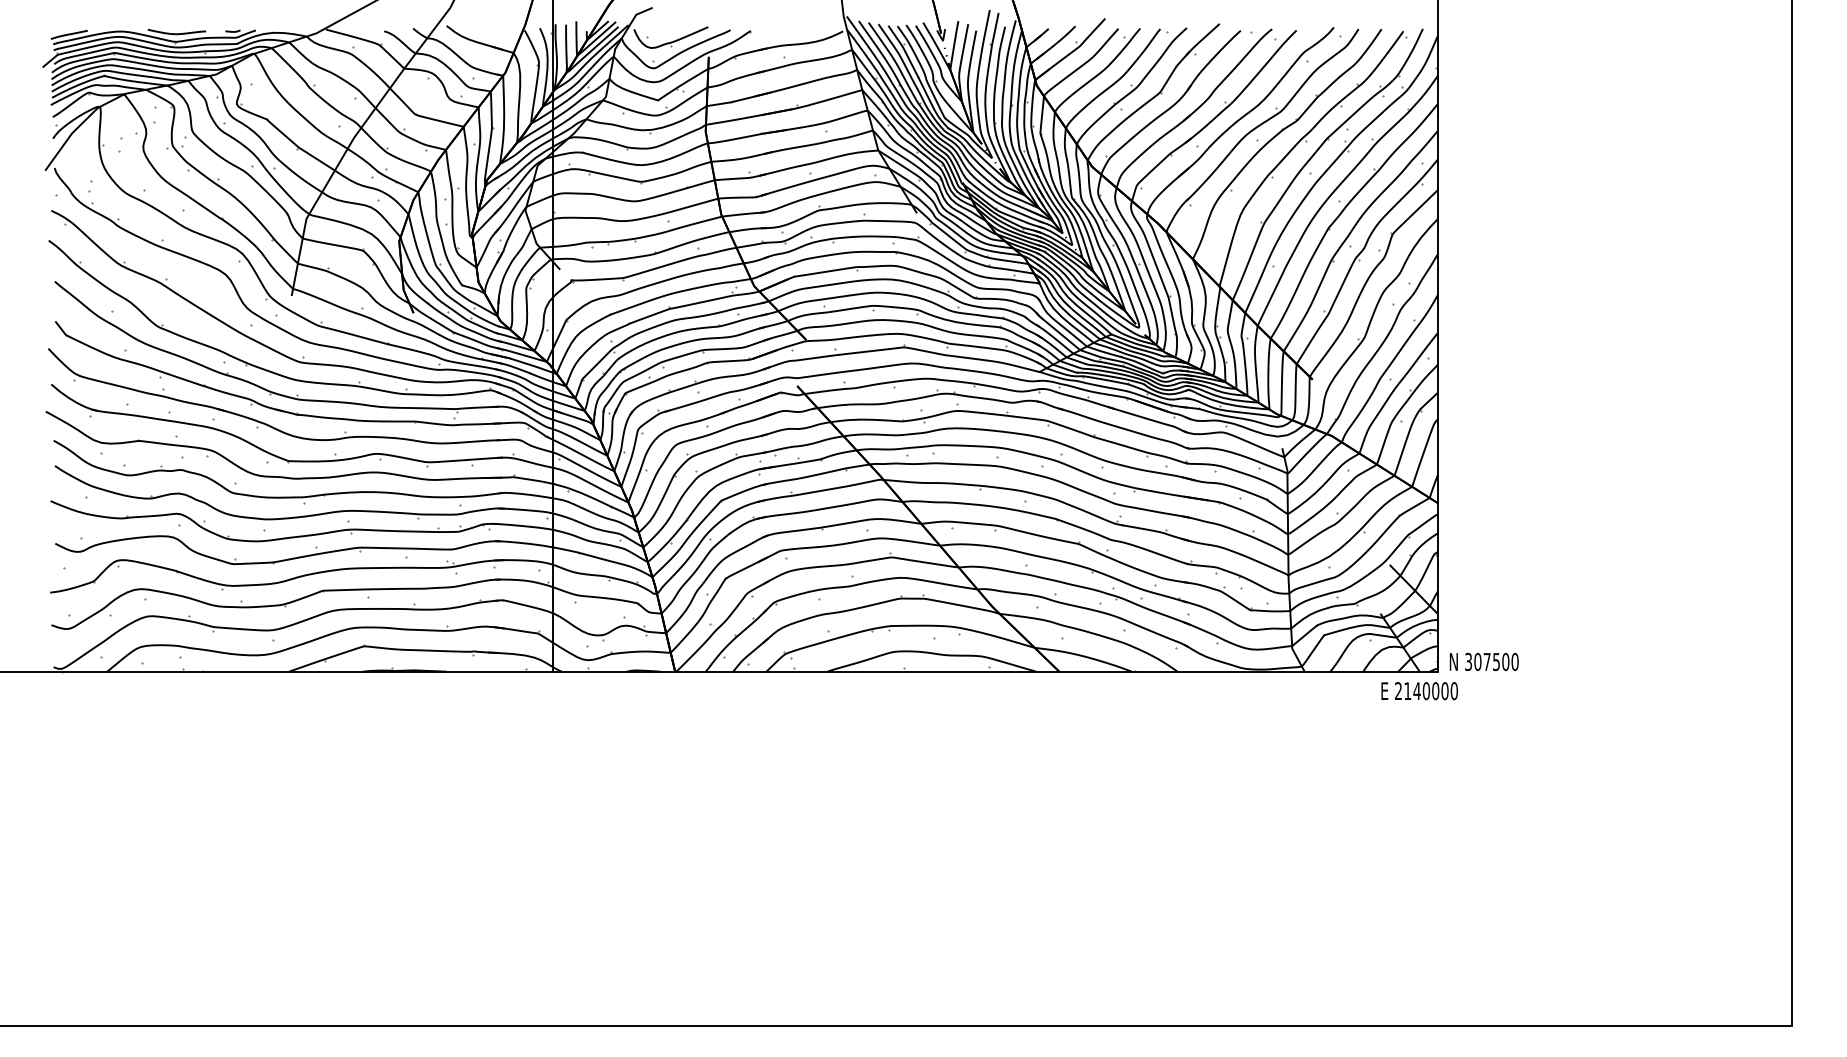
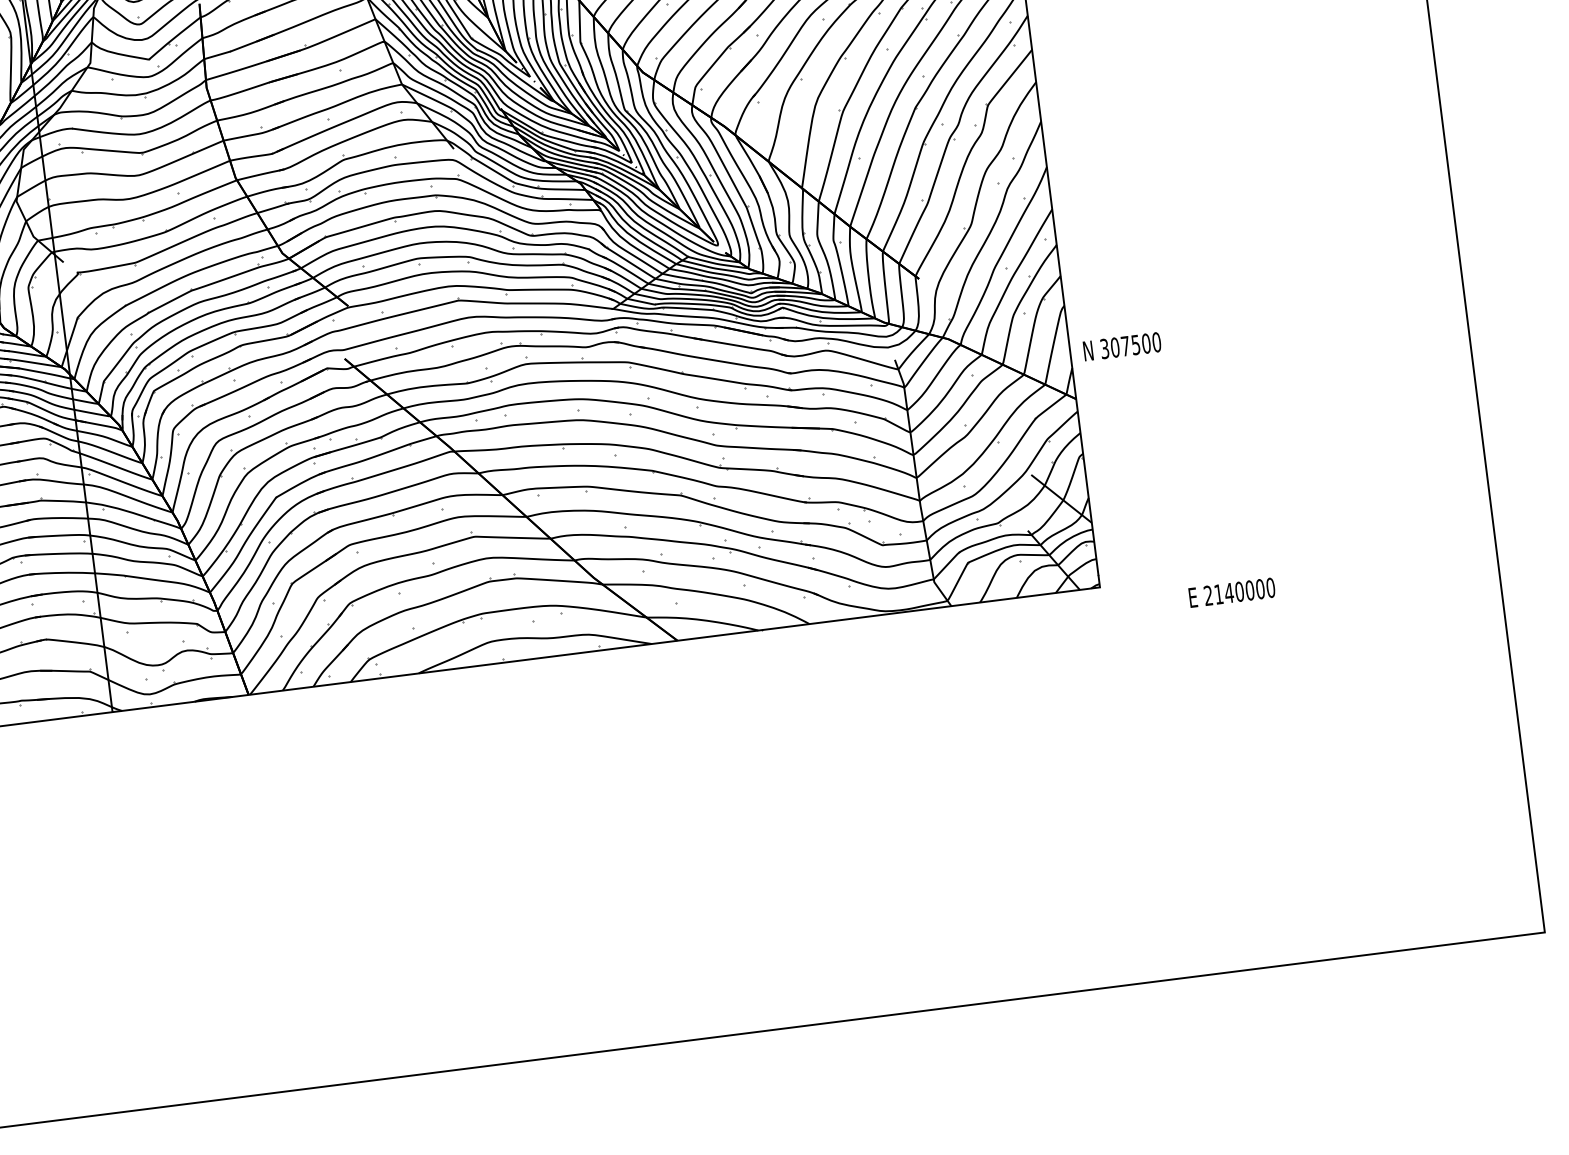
text: (1483, 661) -> (1121, 346), moved
text: (1419, 691) -> (1231, 593), moved

